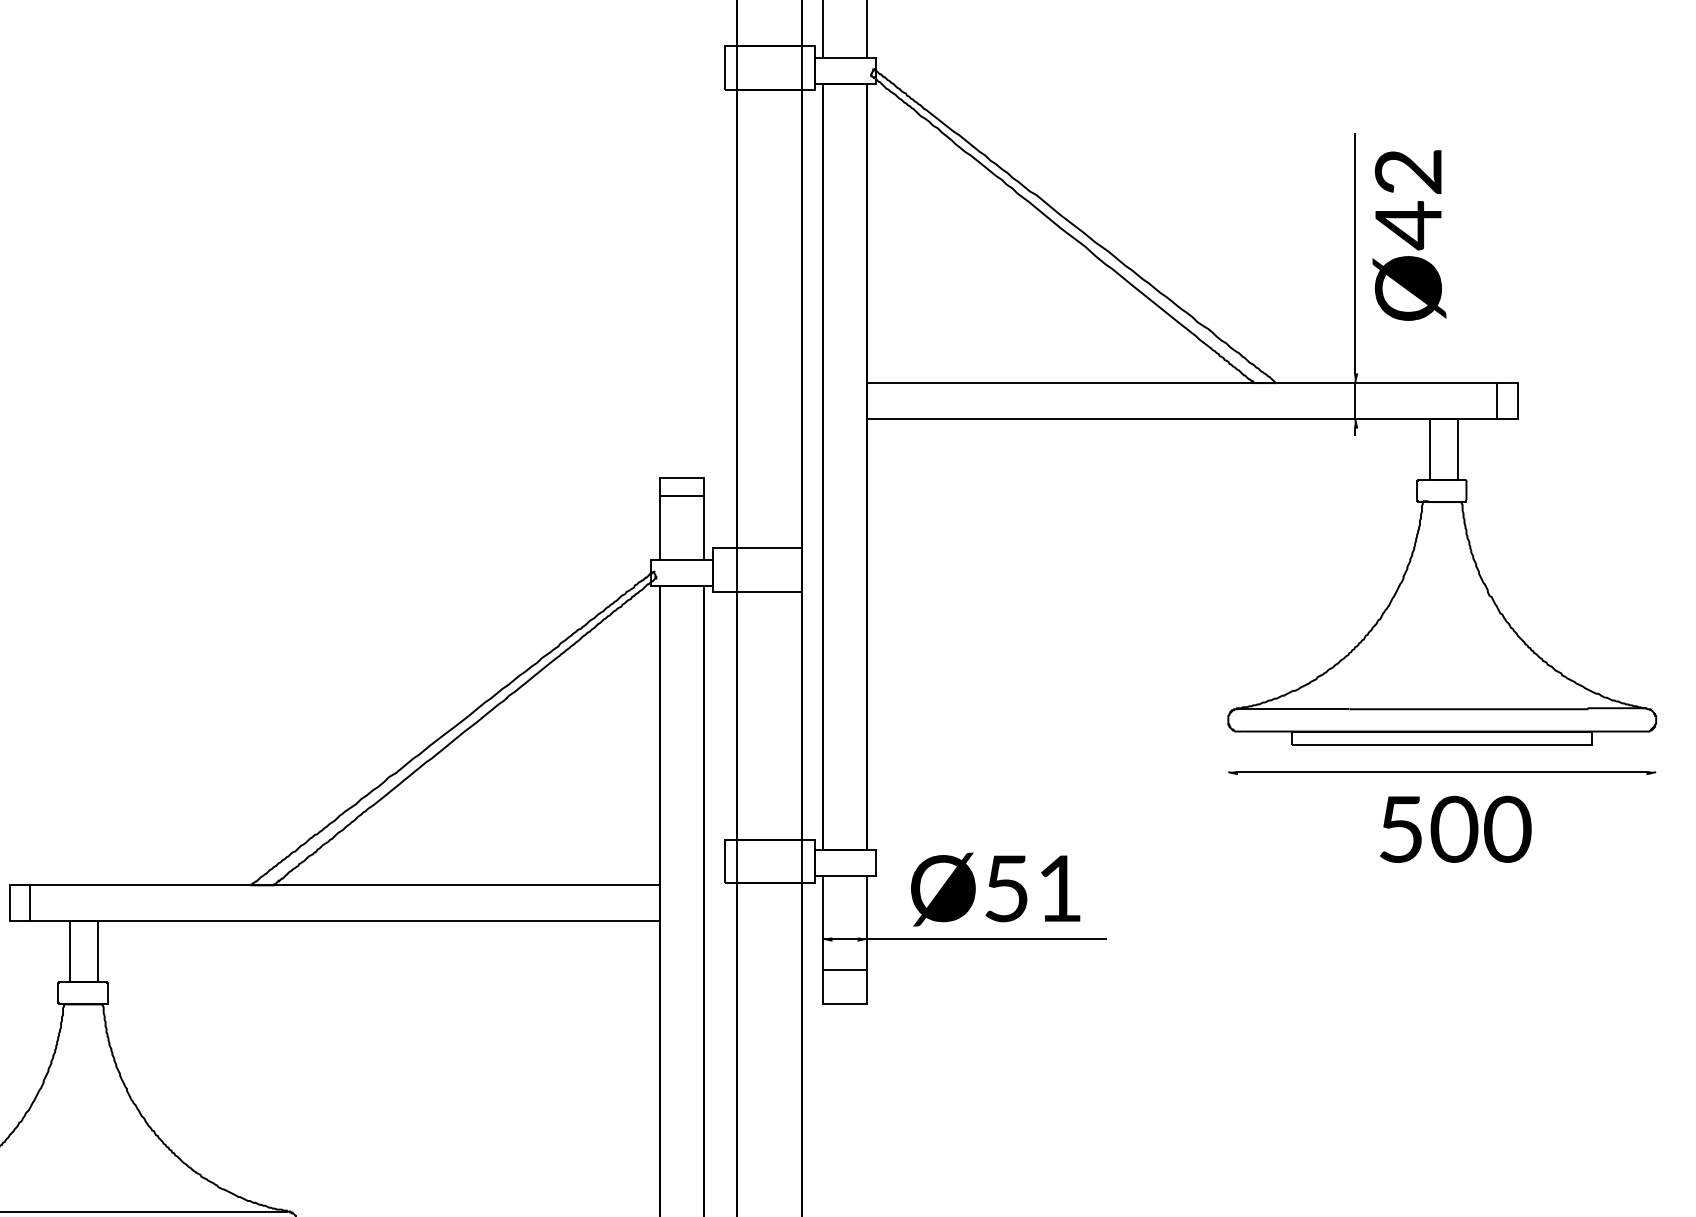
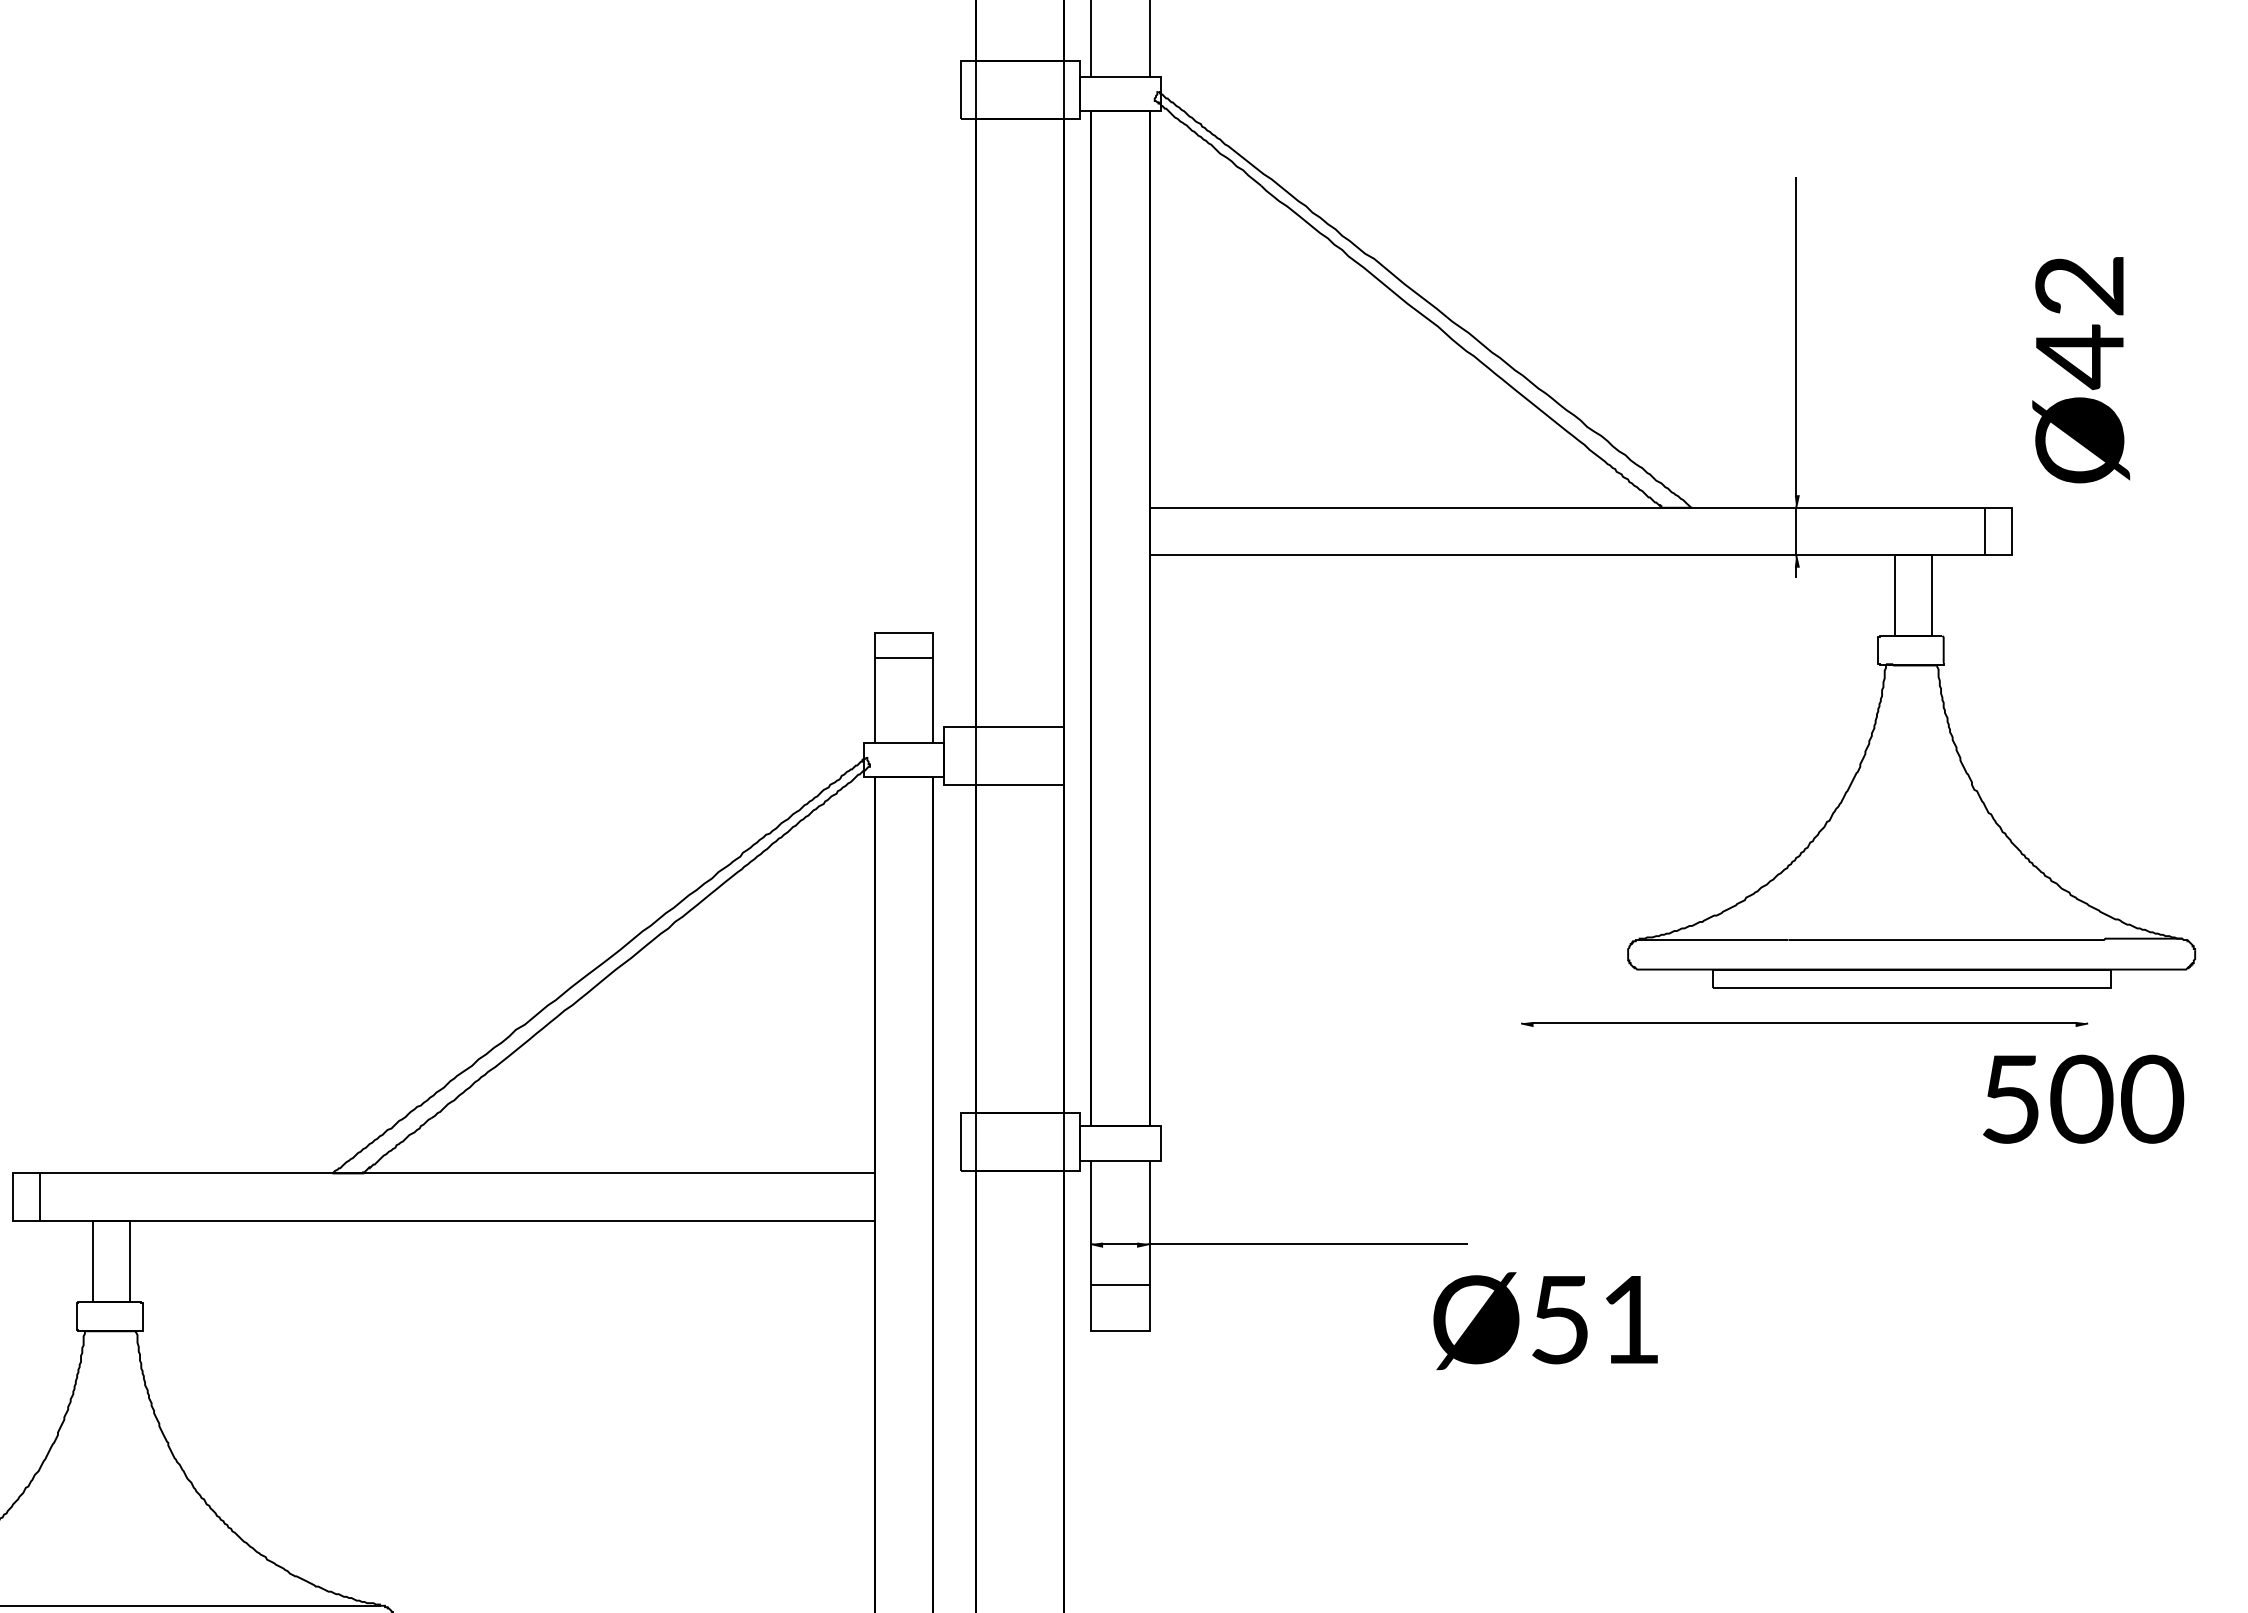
text: (1409, 235) -> (2081, 370), moved
part: (1442, 772) -> (1804, 1024), moved
text: (1455, 828) -> (2083, 1098), moved
text: (995, 889) -> (1545, 1320), moved

